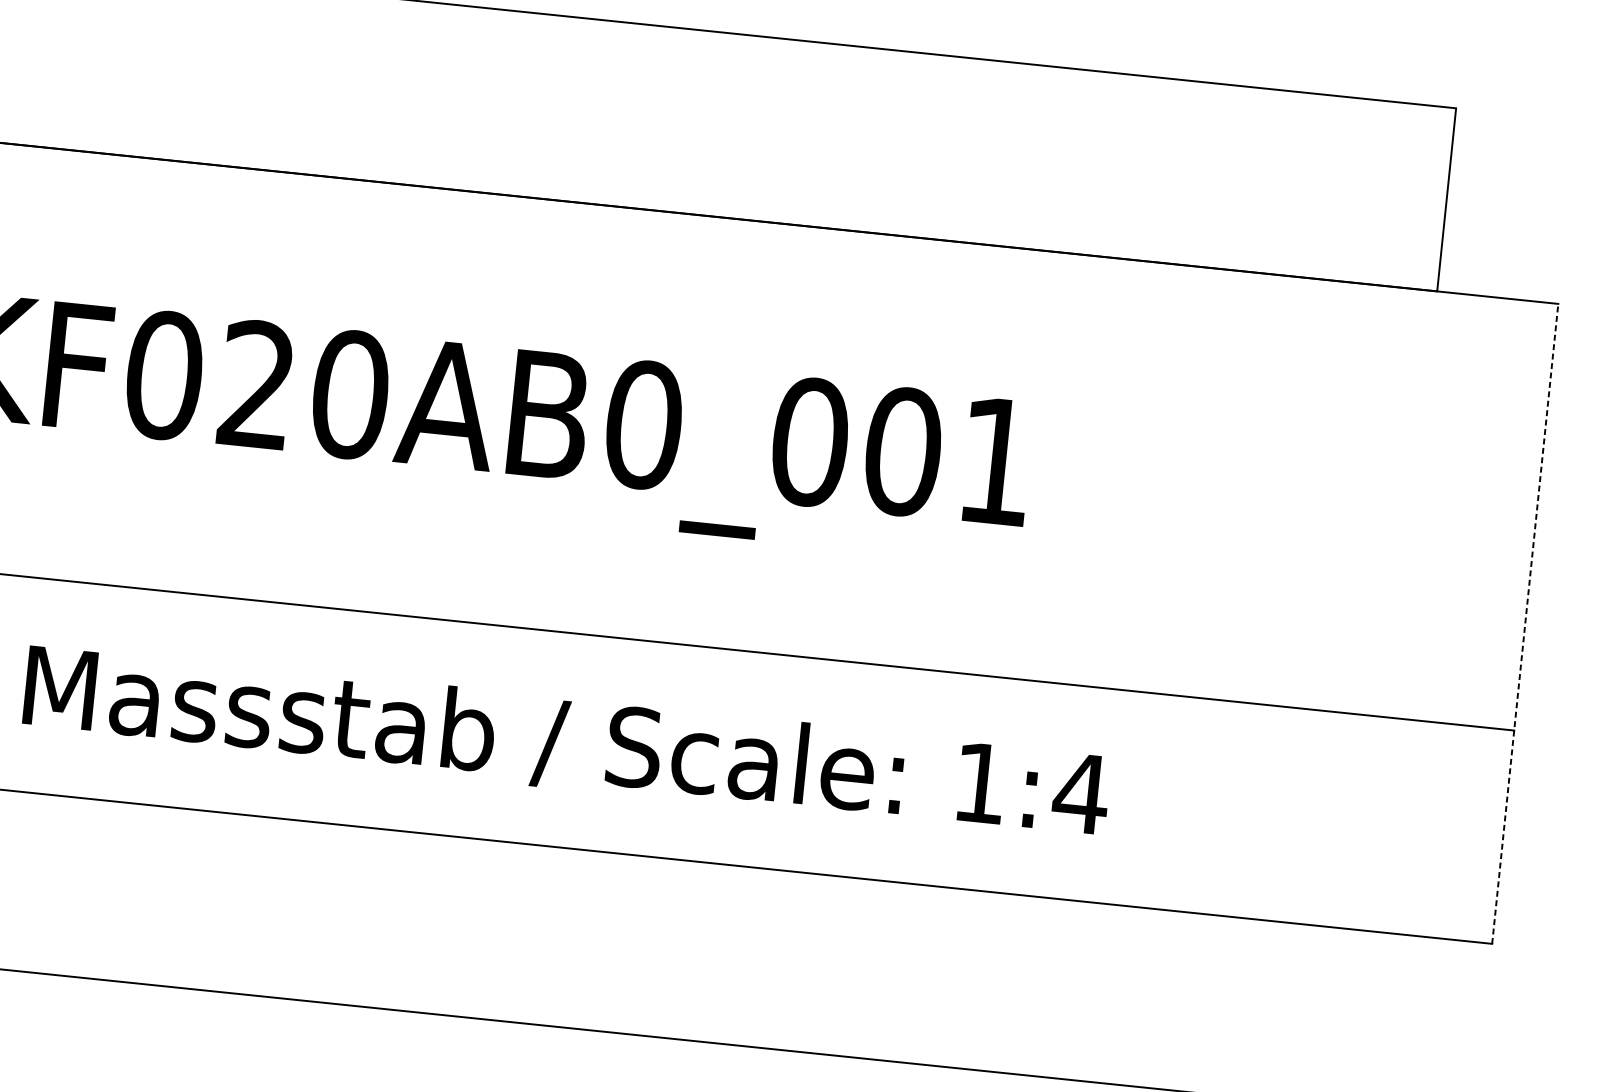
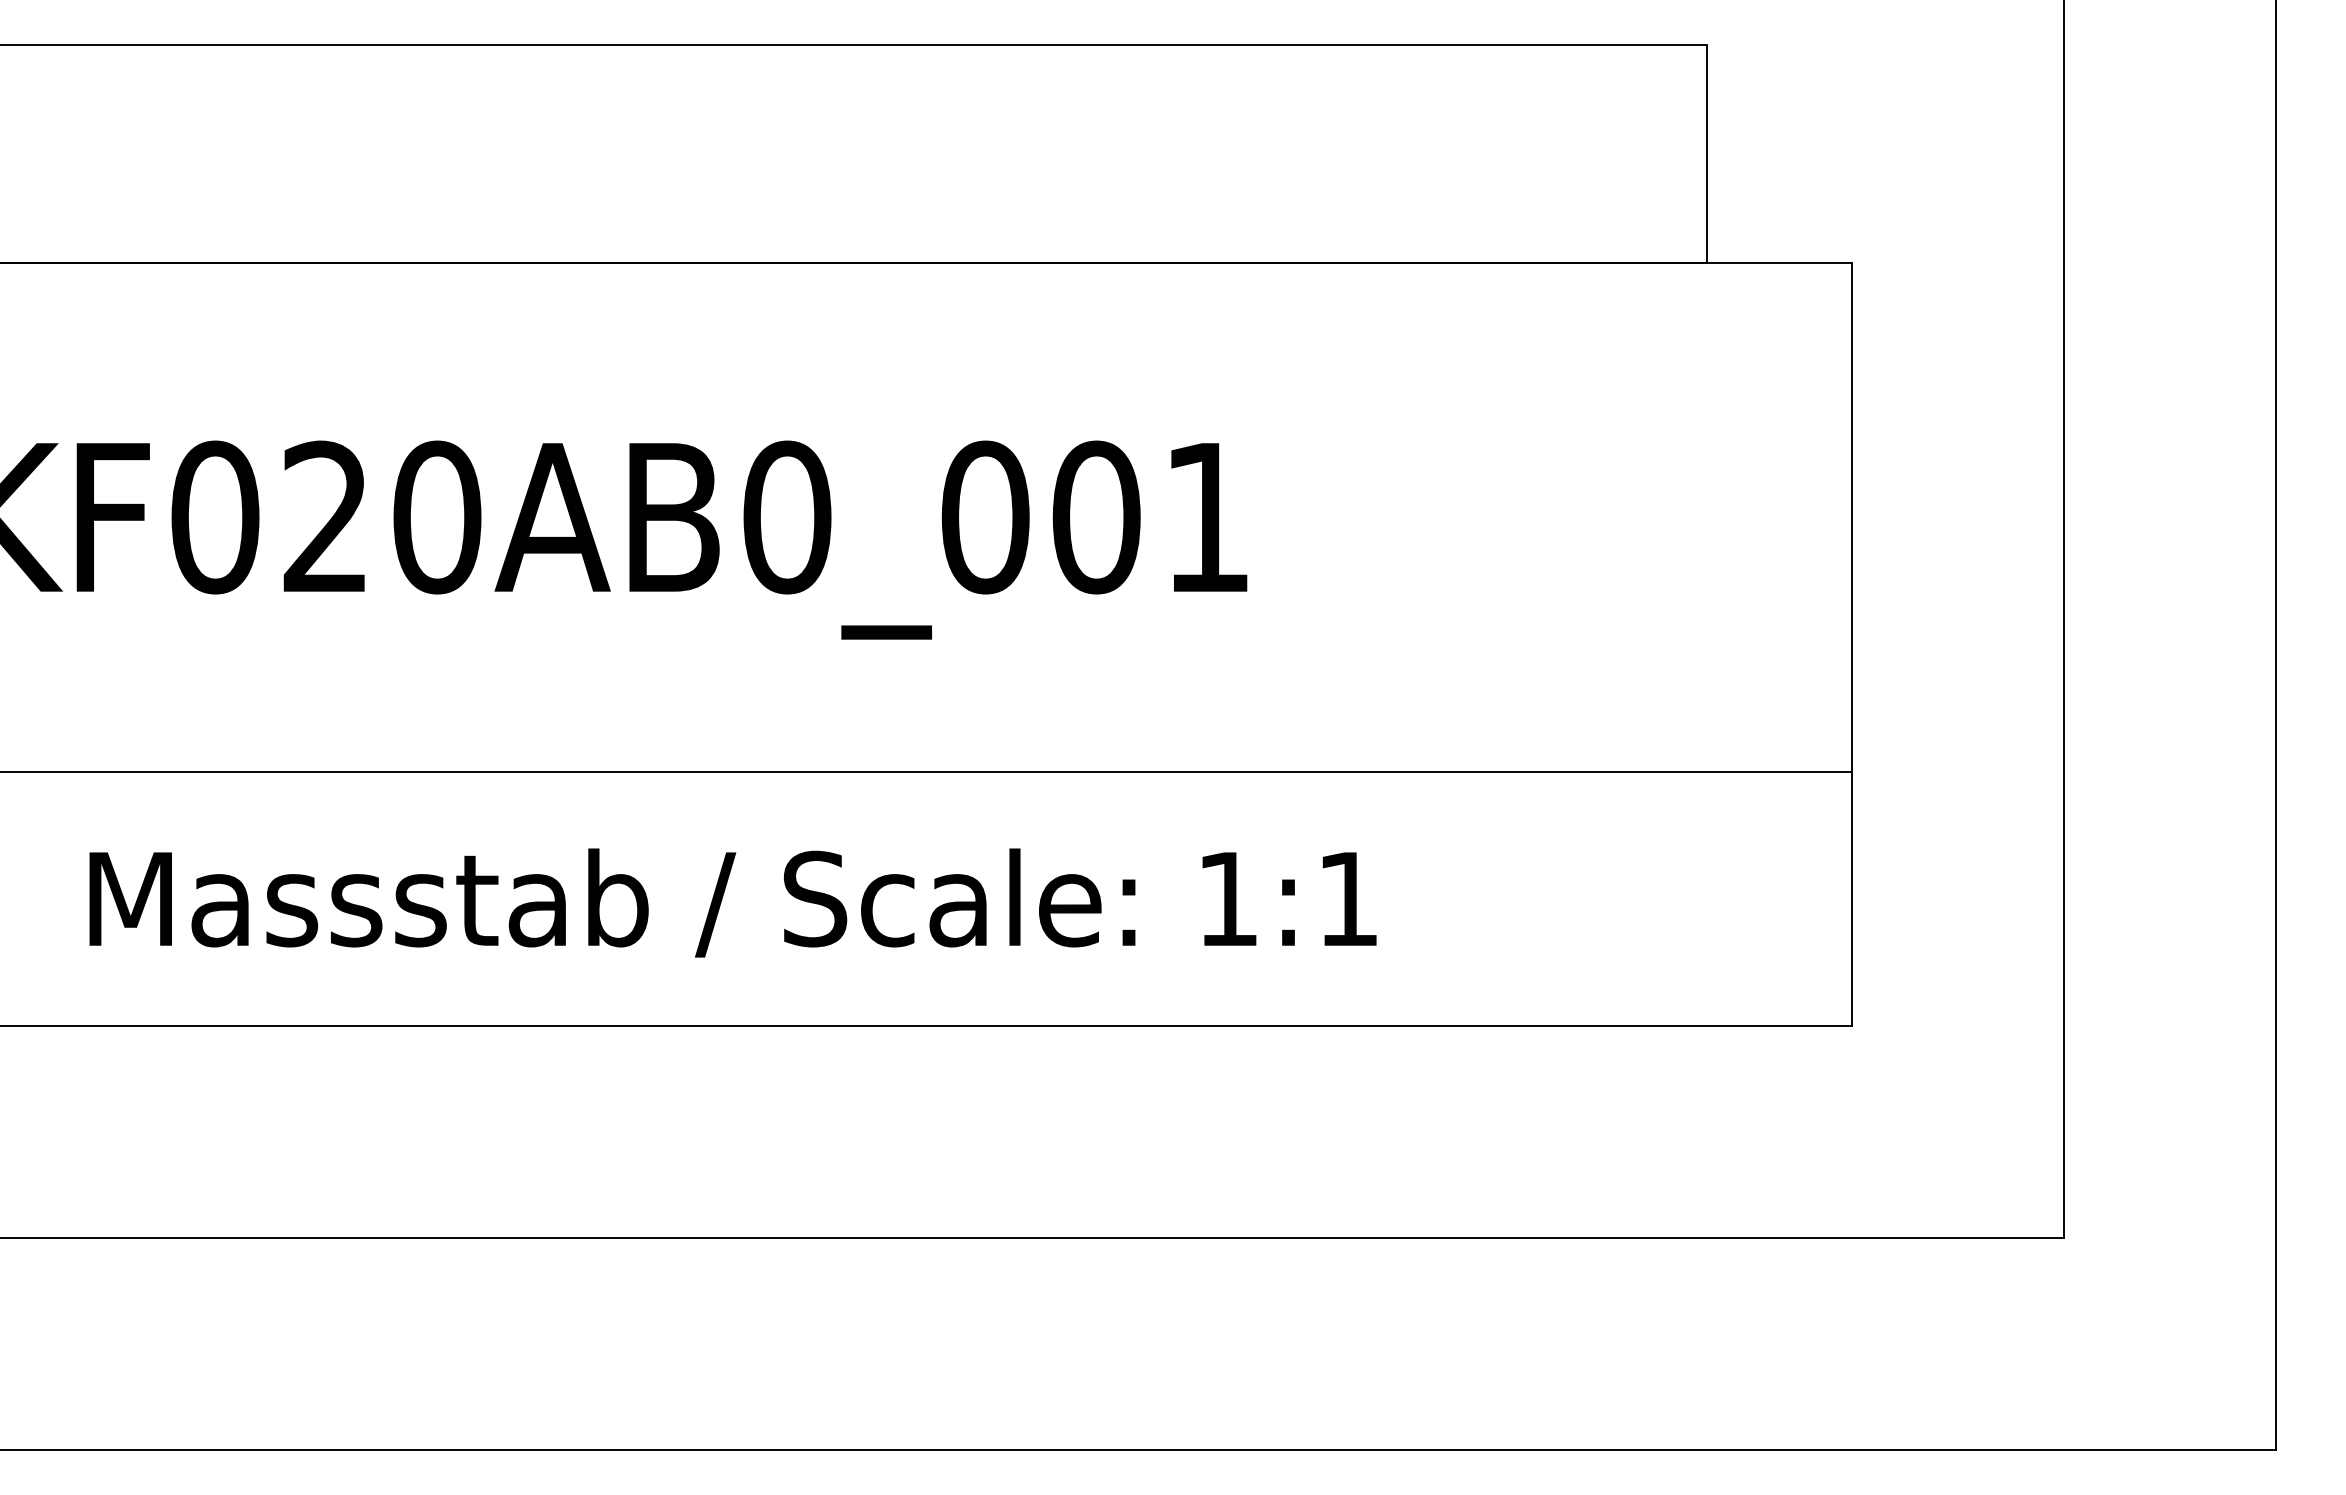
line: (1525, 623) -> (1851, 644), dashed -> solid
text: (1080, 793) -> (1347, 898), 1:4 -> 1:1

